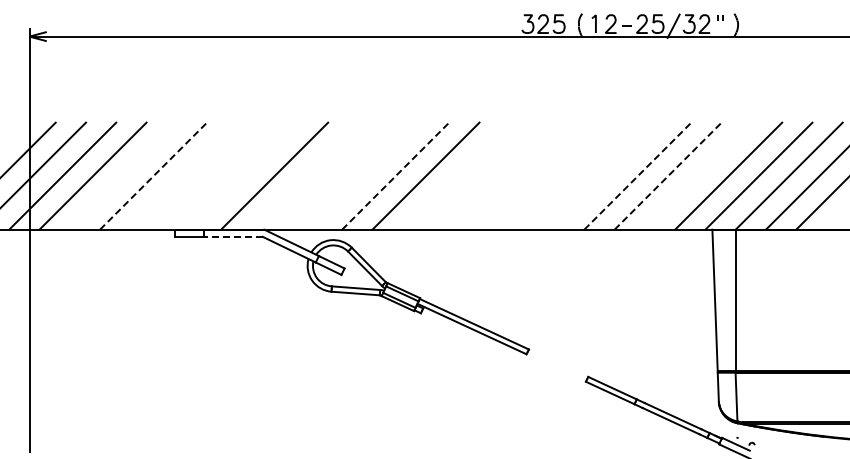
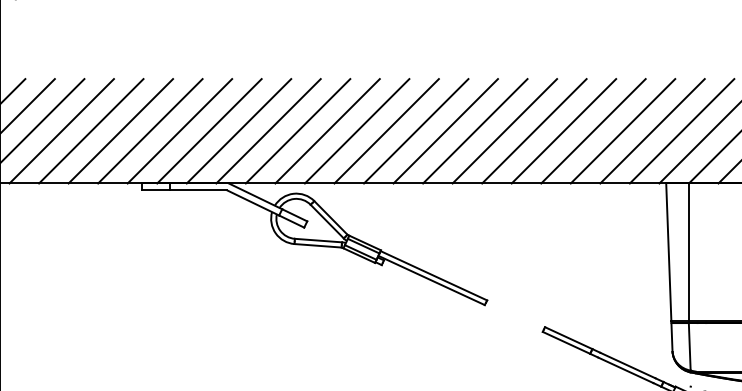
line: (122, 175) -> (90, 130), added
line: (183, 175) -> (150, 130), added
line: (213, 175) -> (179, 130), added
line: (243, 175) -> (208, 130), added
line: (304, 175) -> (268, 130), added
line: (334, 175) -> (297, 130), added
line: (364, 175) -> (326, 130), added
line: (455, 175) -> (415, 130), added
line: (486, 175) -> (445, 130), added
line: (516, 175) -> (475, 130), added
line: (546, 175) -> (504, 130), added
line: (576, 175) -> (533, 130), added
line: (607, 175) -> (563, 130), added
line: (697, 175) -> (651, 130), added
line: (153, 176) -> (120, 131), dashed -> solid
line: (395, 176) -> (356, 131), dashed -> solid
line: (637, 176) -> (593, 131), dashed -> solid
line: (668, 176) -> (623, 131), dashed -> solid
line: (233, 236) -> (198, 190), dashed -> solid

